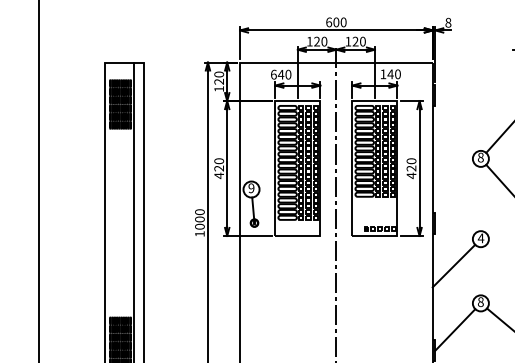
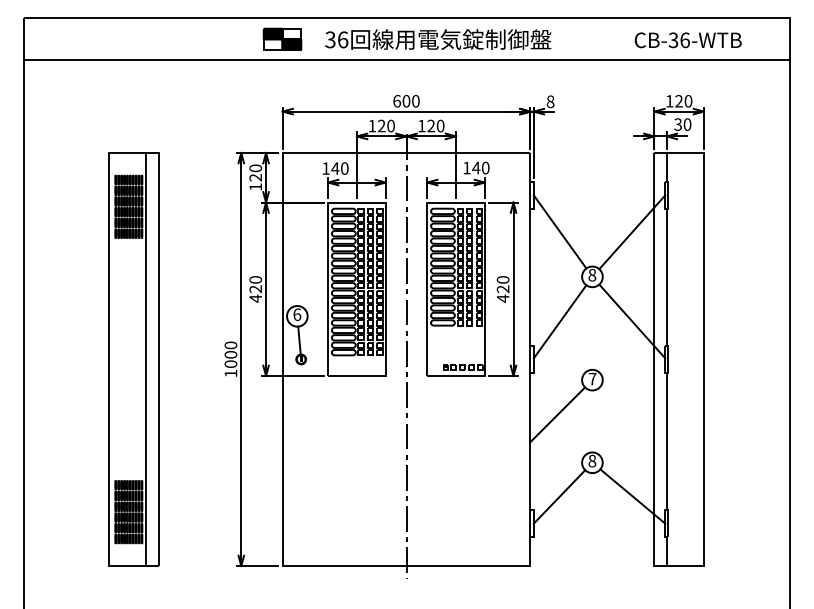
text: (273, 74) -> (325, 168), 640 -> 140
line: (455, 123) -> (559, 231), added
text: (251, 188) -> (297, 314), 9 -> 6
line: (455, 193) -> (559, 321), added
text: (480, 238) -> (592, 379), 4 -> 7

